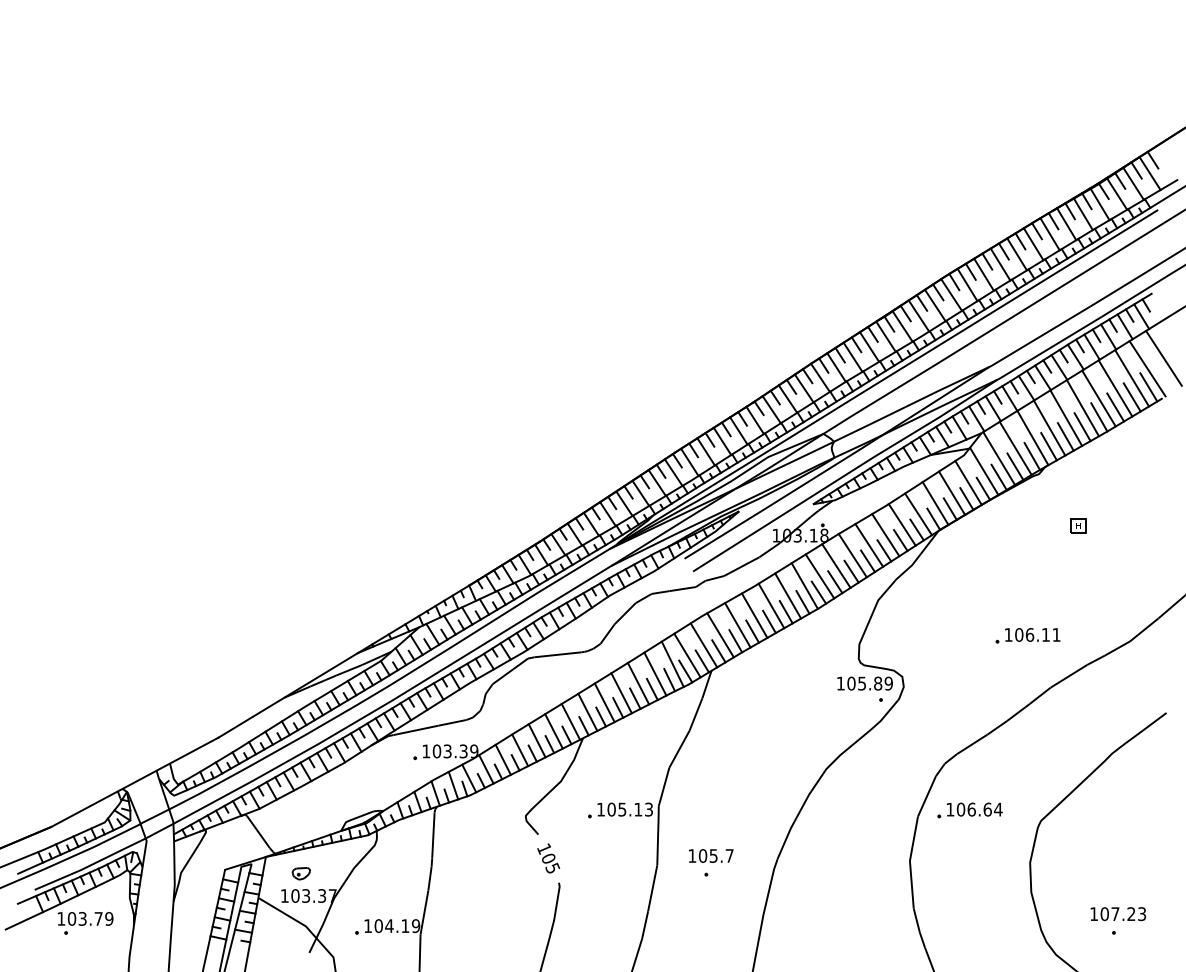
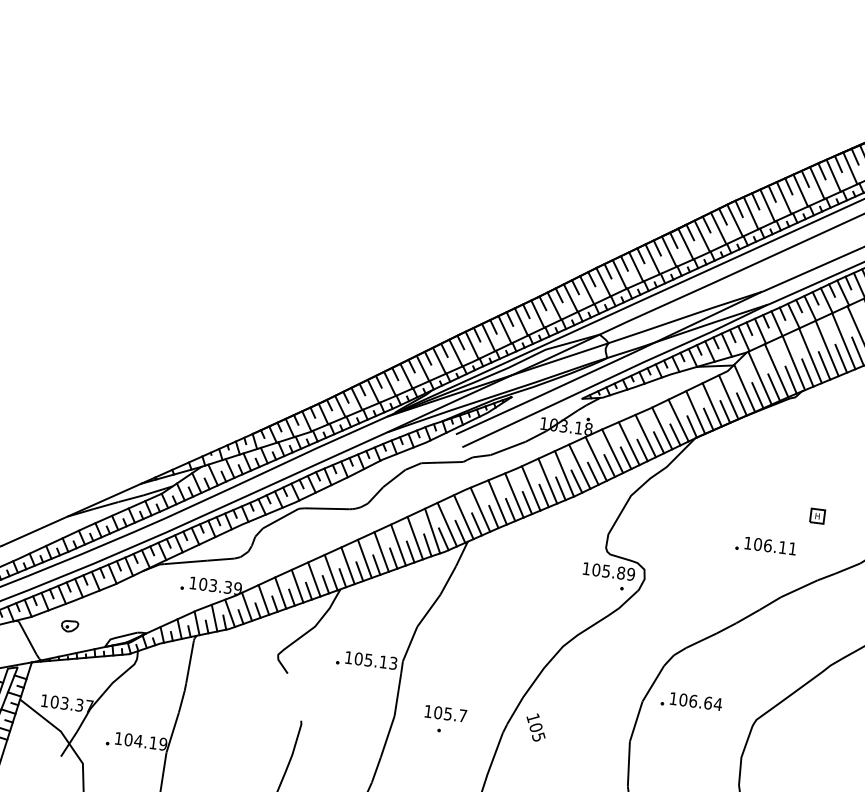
part: (1078, 525) -> (817, 515), moved
text: (548, 858) -> (535, 727), moved
part: (300, 873) -> (69, 626), moved

